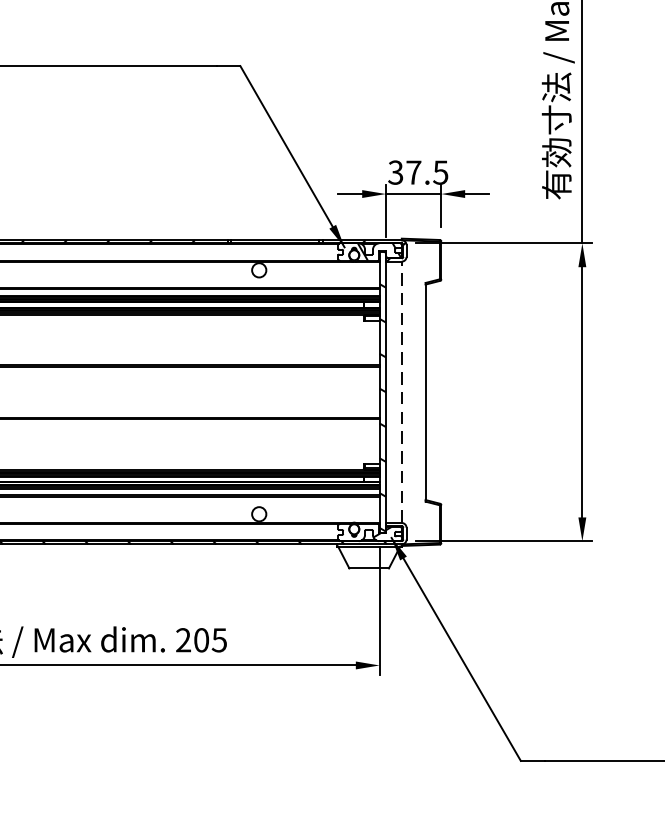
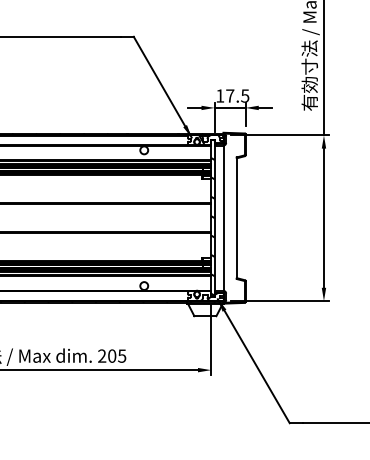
text: (396, 171) -> (220, 95), 37.5 -> 17.5
line: (401, 392) -> (223, 218), dashed -> solid

